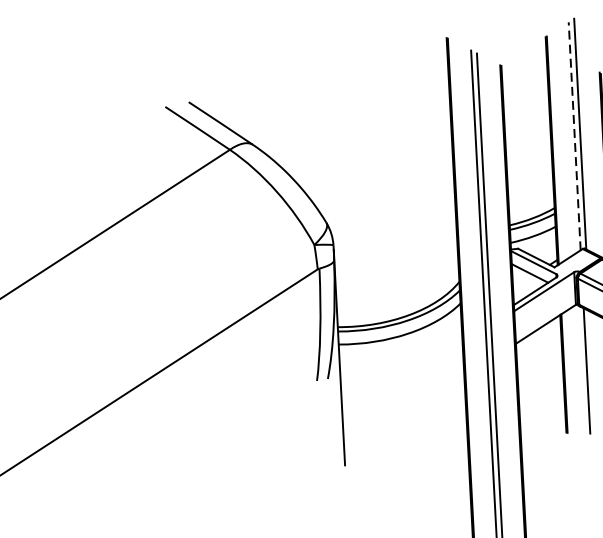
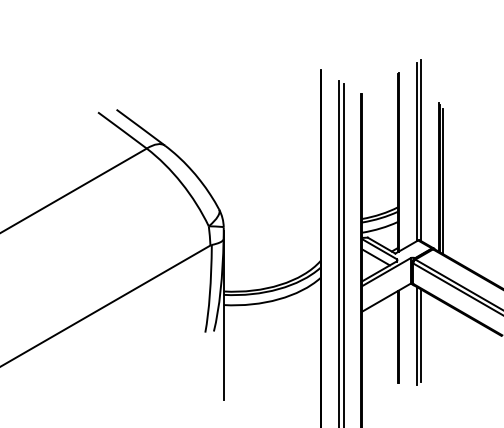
line: (574, 135) -> (416, 151), dashed -> solid
line: (592, 370) -> (420, 335), added

